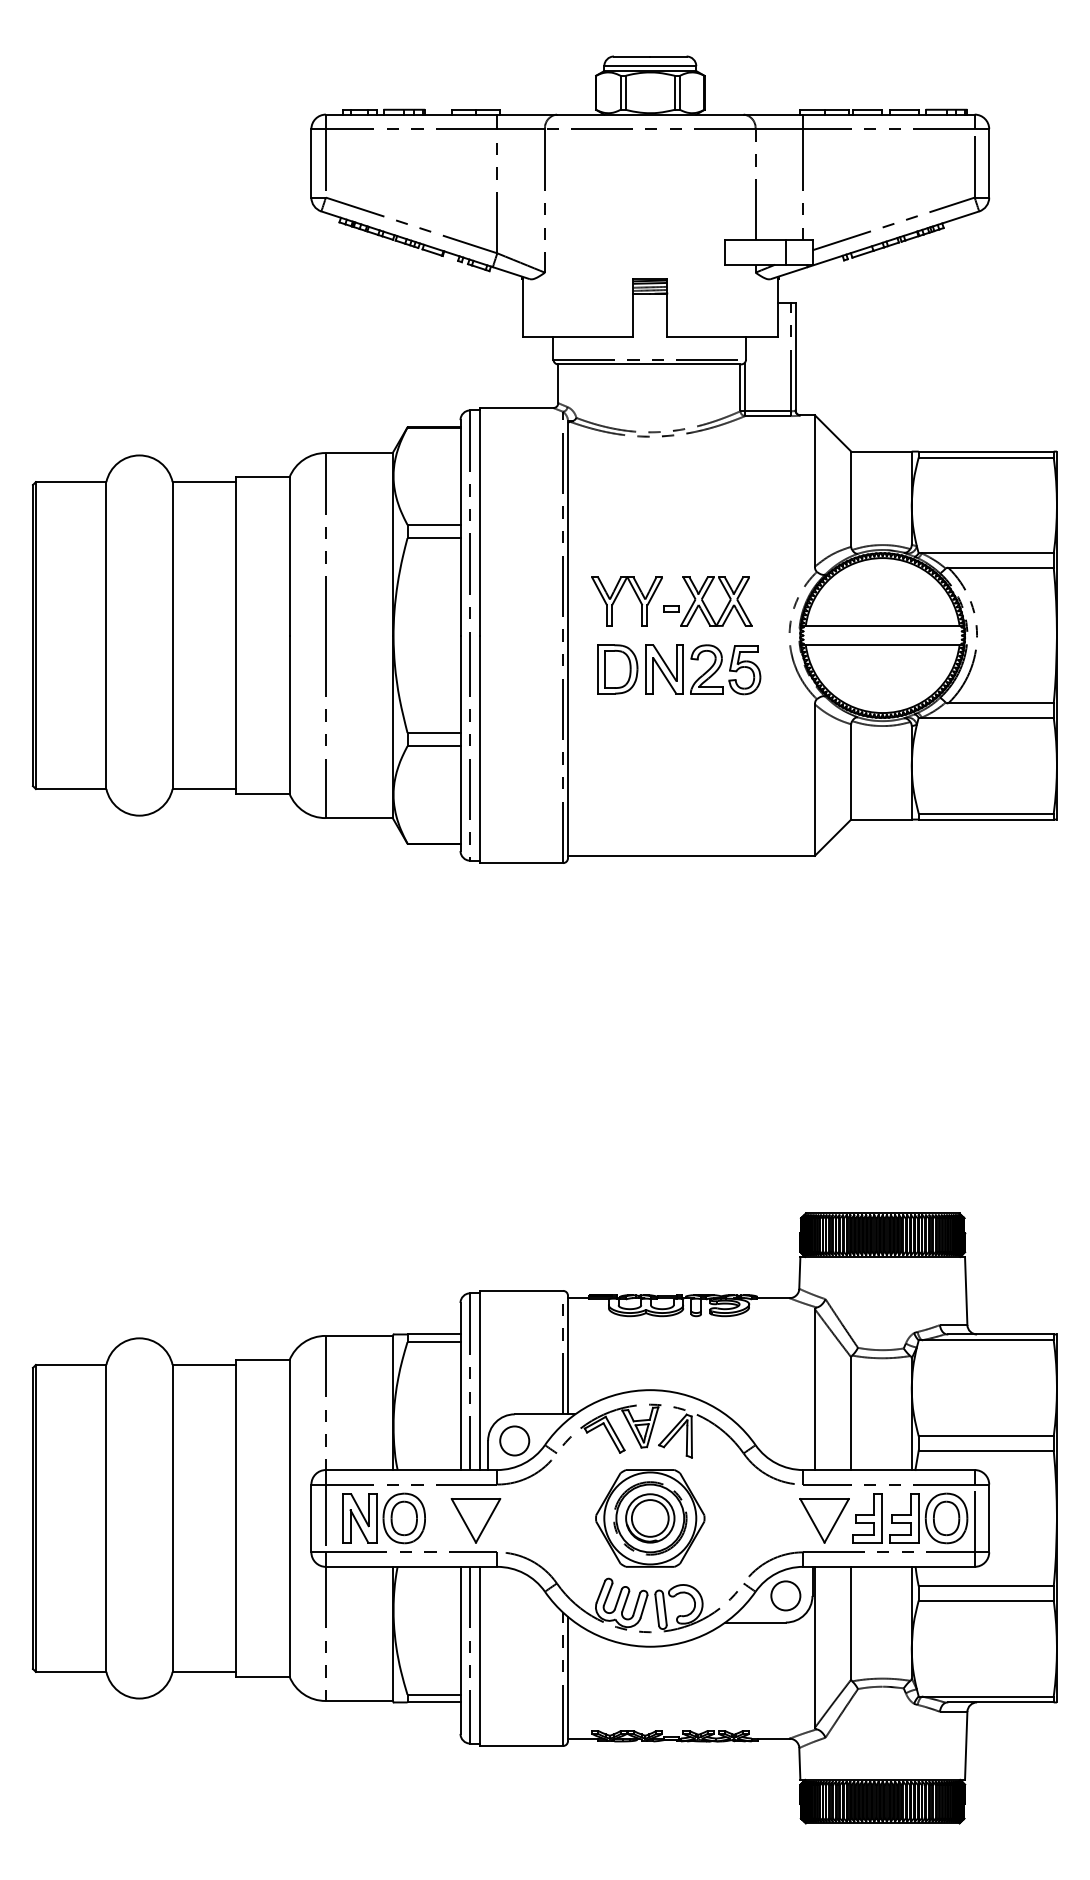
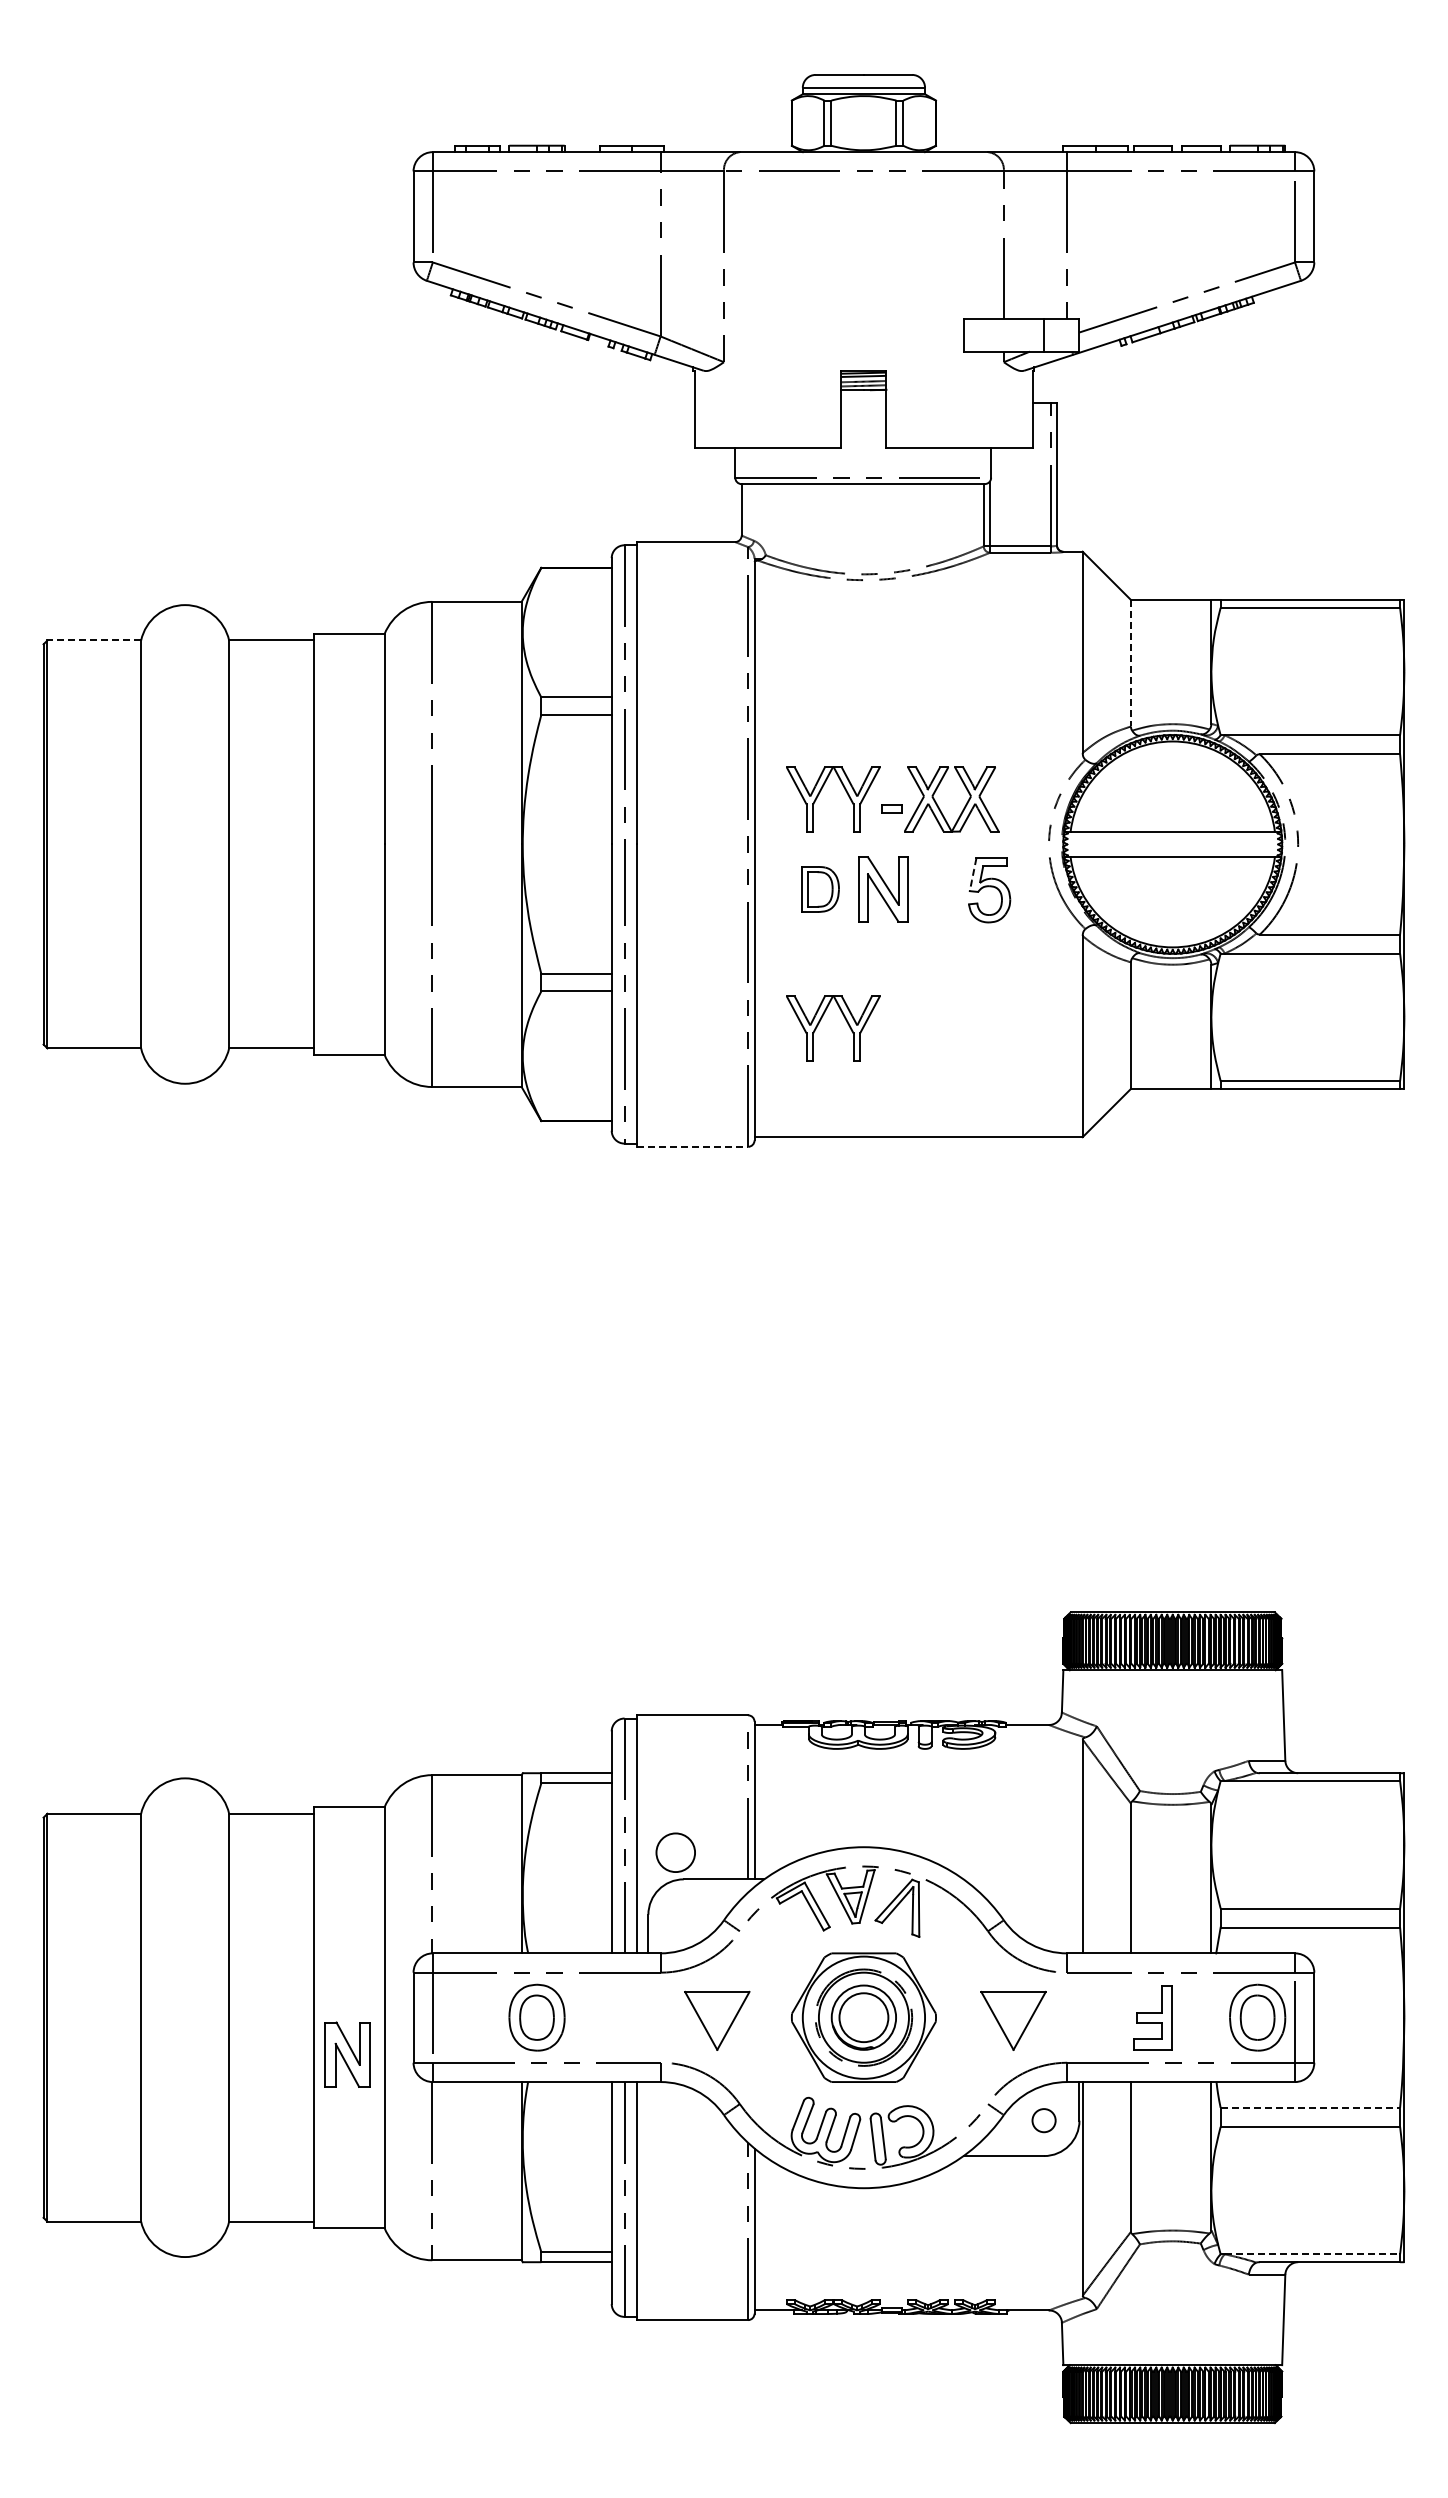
line: (71, 482) -> (94, 640), solid -> dashed
line: (850, 499) -> (1130, 663), solid -> dashed
line: (732, 658) -> (973, 874), solid -> dashed
part: (617, 669) -> (820, 889), size x0.7
part: (706, 669) -> (938, 889), removed
part: (637, 769) -> (846, 1022), added
line: (522, 862) -> (693, 1146), solid -> dashed
circle: (514, 1440) -> (675, 1852), moved
part: (359, 1518) -> (347, 2054), moved
part: (904, 1518) -> (1201, 2017), removed
part: (476, 1520) -> (717, 2020), moved
part: (824, 1520) -> (1013, 2020), moved
line: (986, 1586) -> (1310, 2107), solid -> dashed
circle: (785, 1595) -> (1043, 2120), size x0.6
line: (987, 1696) -> (1312, 2254), solid -> dashed

